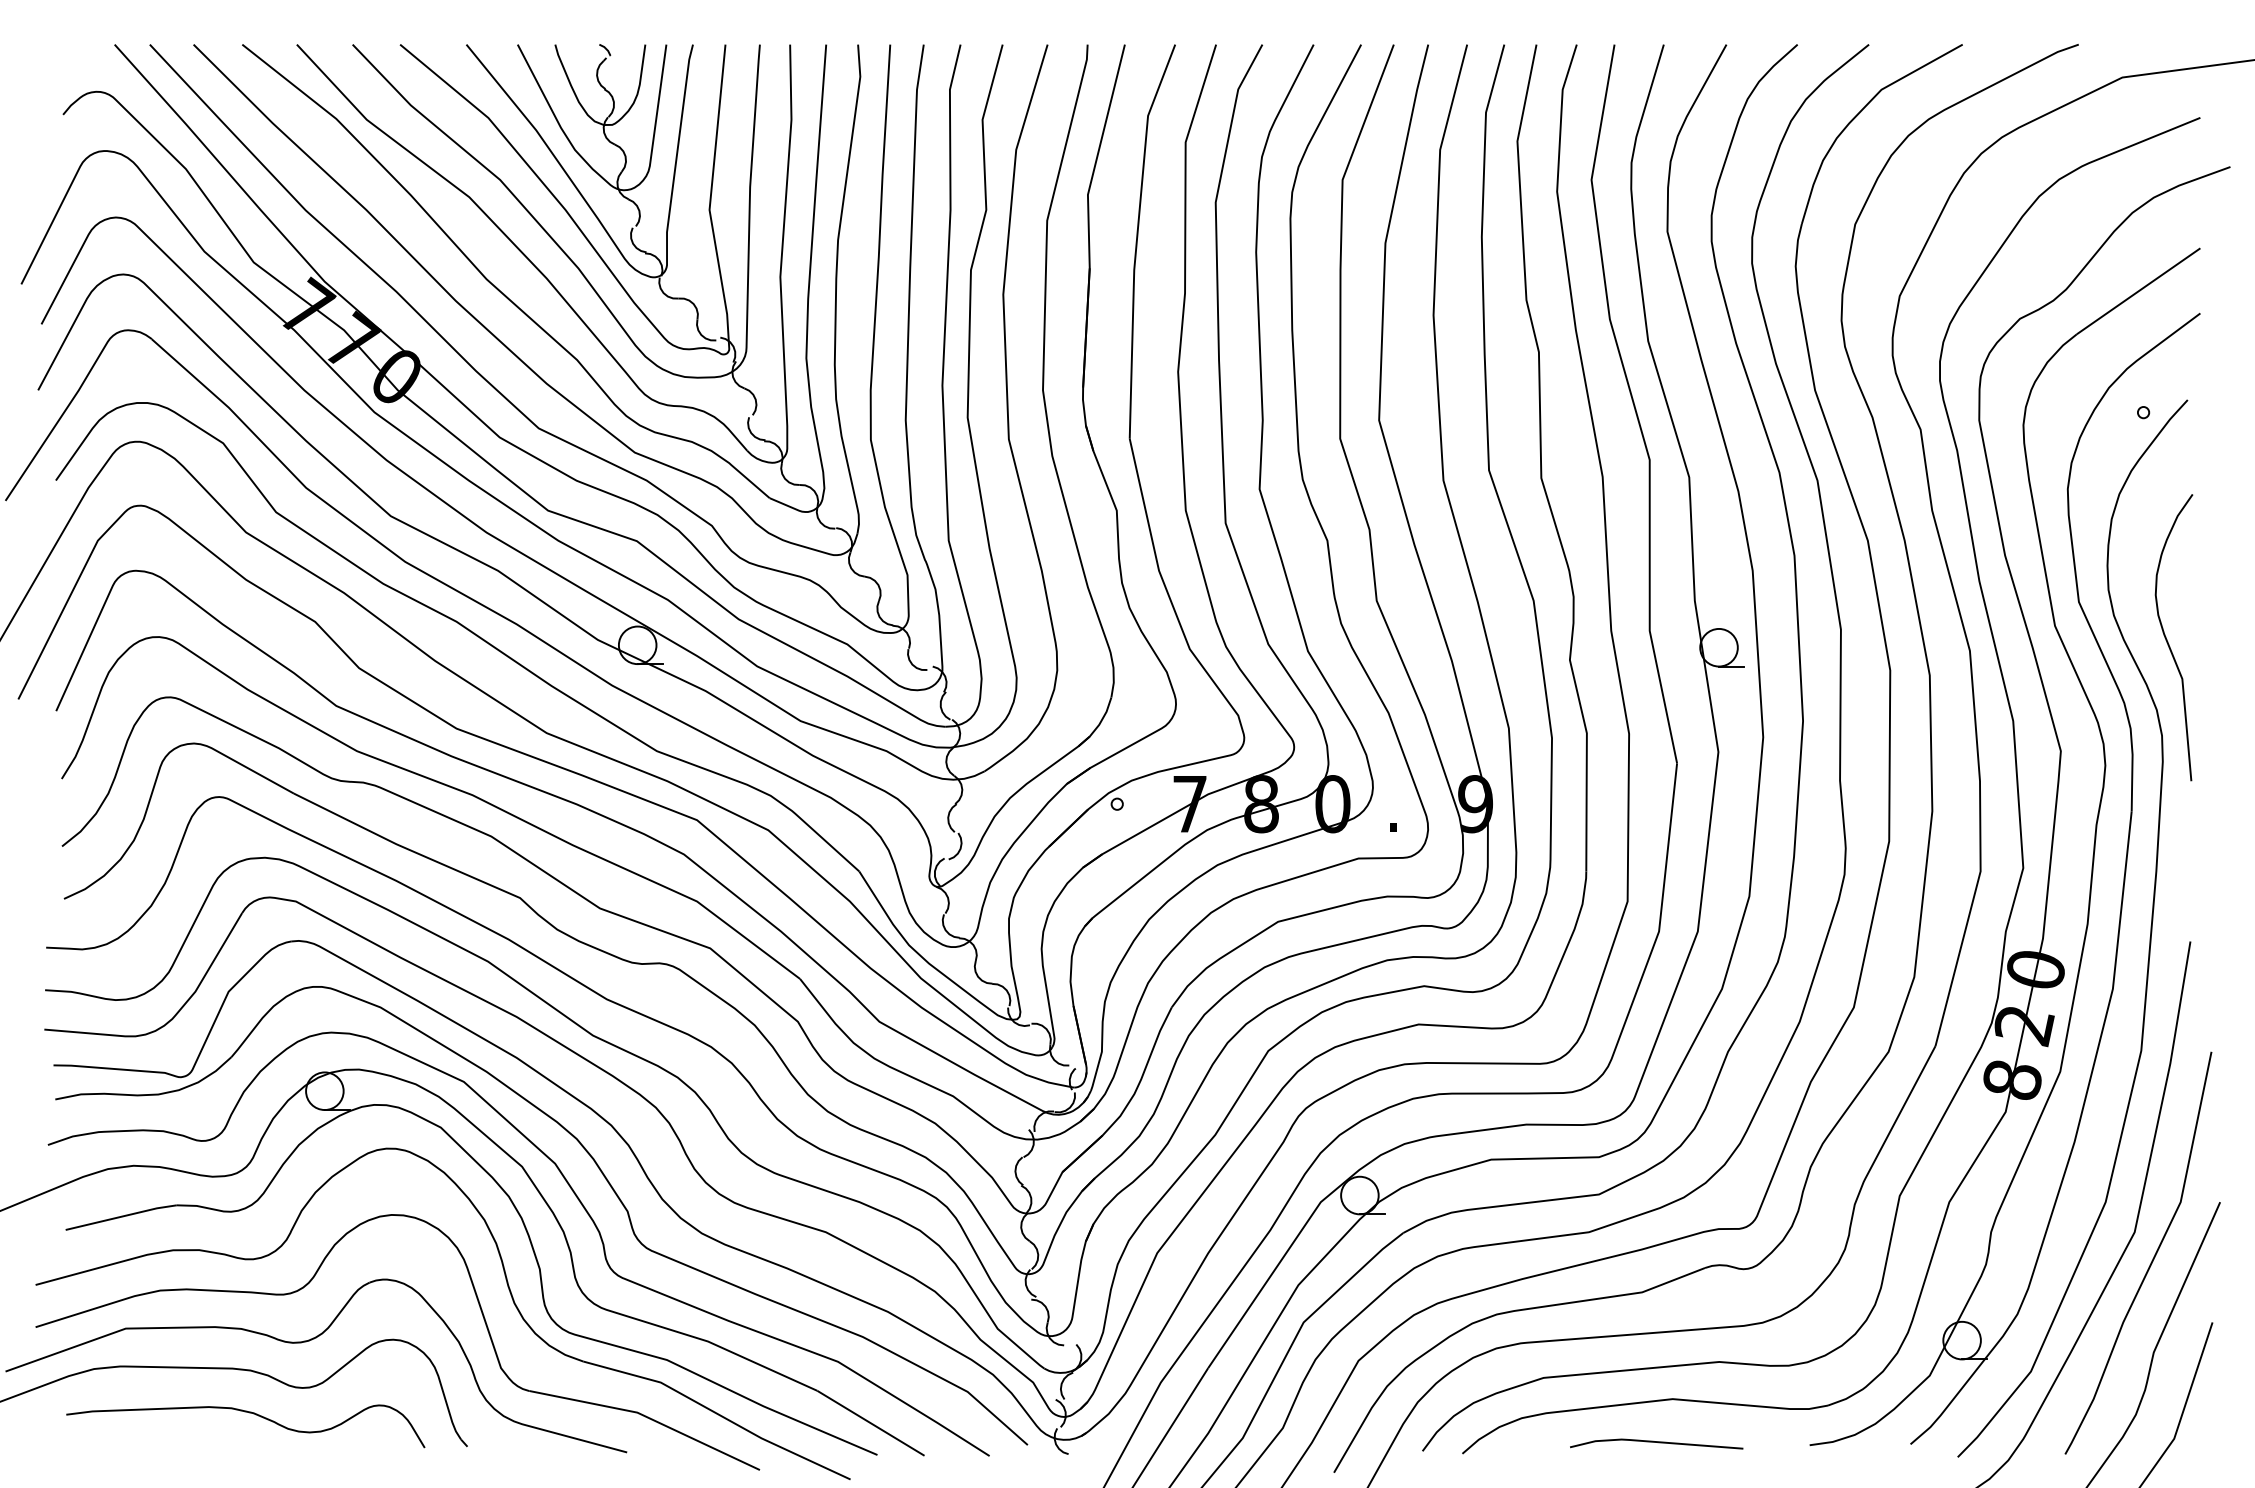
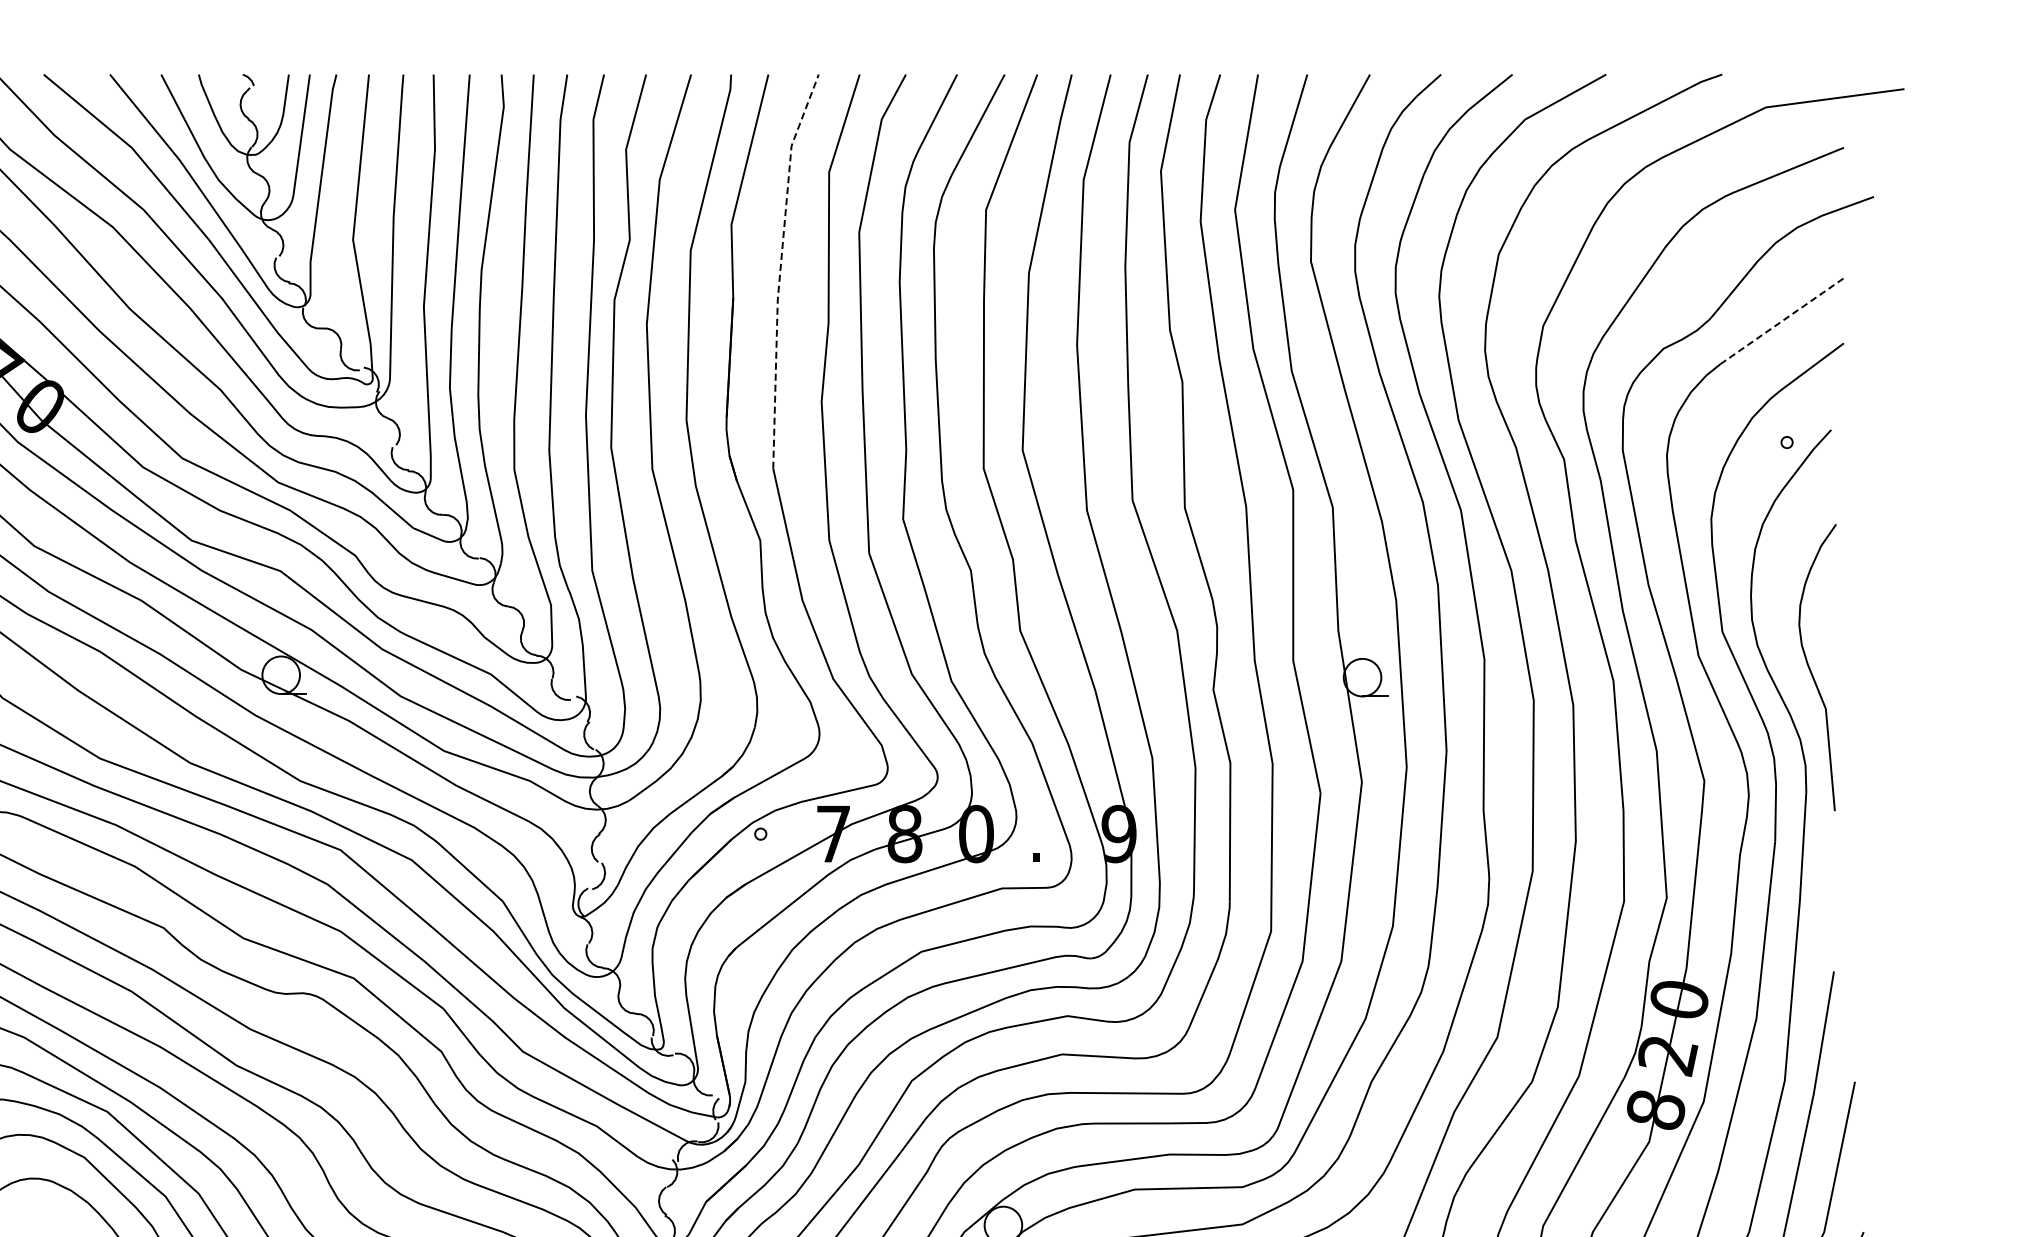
line: (1137, 238) -> (781, 268), solid -> dashed
line: (2139, 291) -> (1783, 321), solid -> dashed

